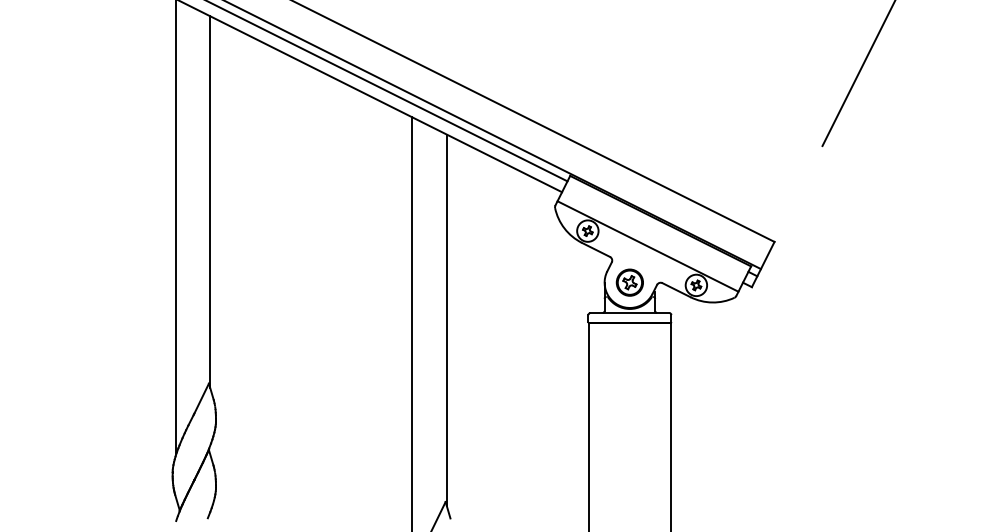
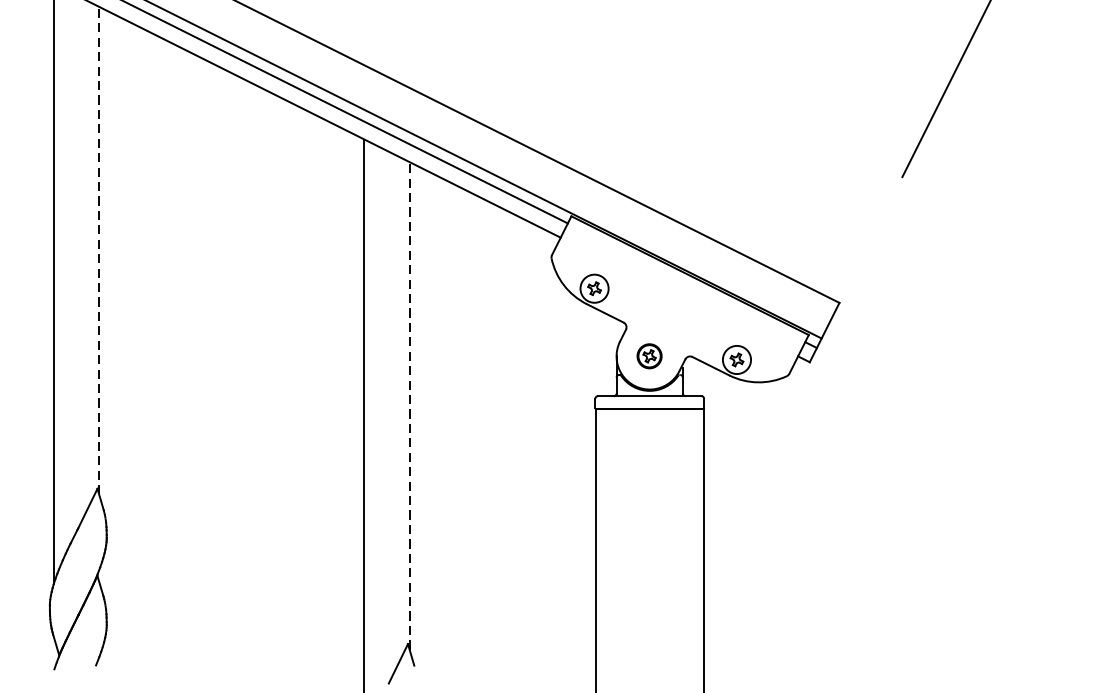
line: (210, 202) -> (99, 251), solid -> dashed
line: (647, 246) -> (672, 308), removed
part: (629, 282) -> (649, 356), size x0.7
line: (446, 320) -> (409, 405), solid -> dashed

